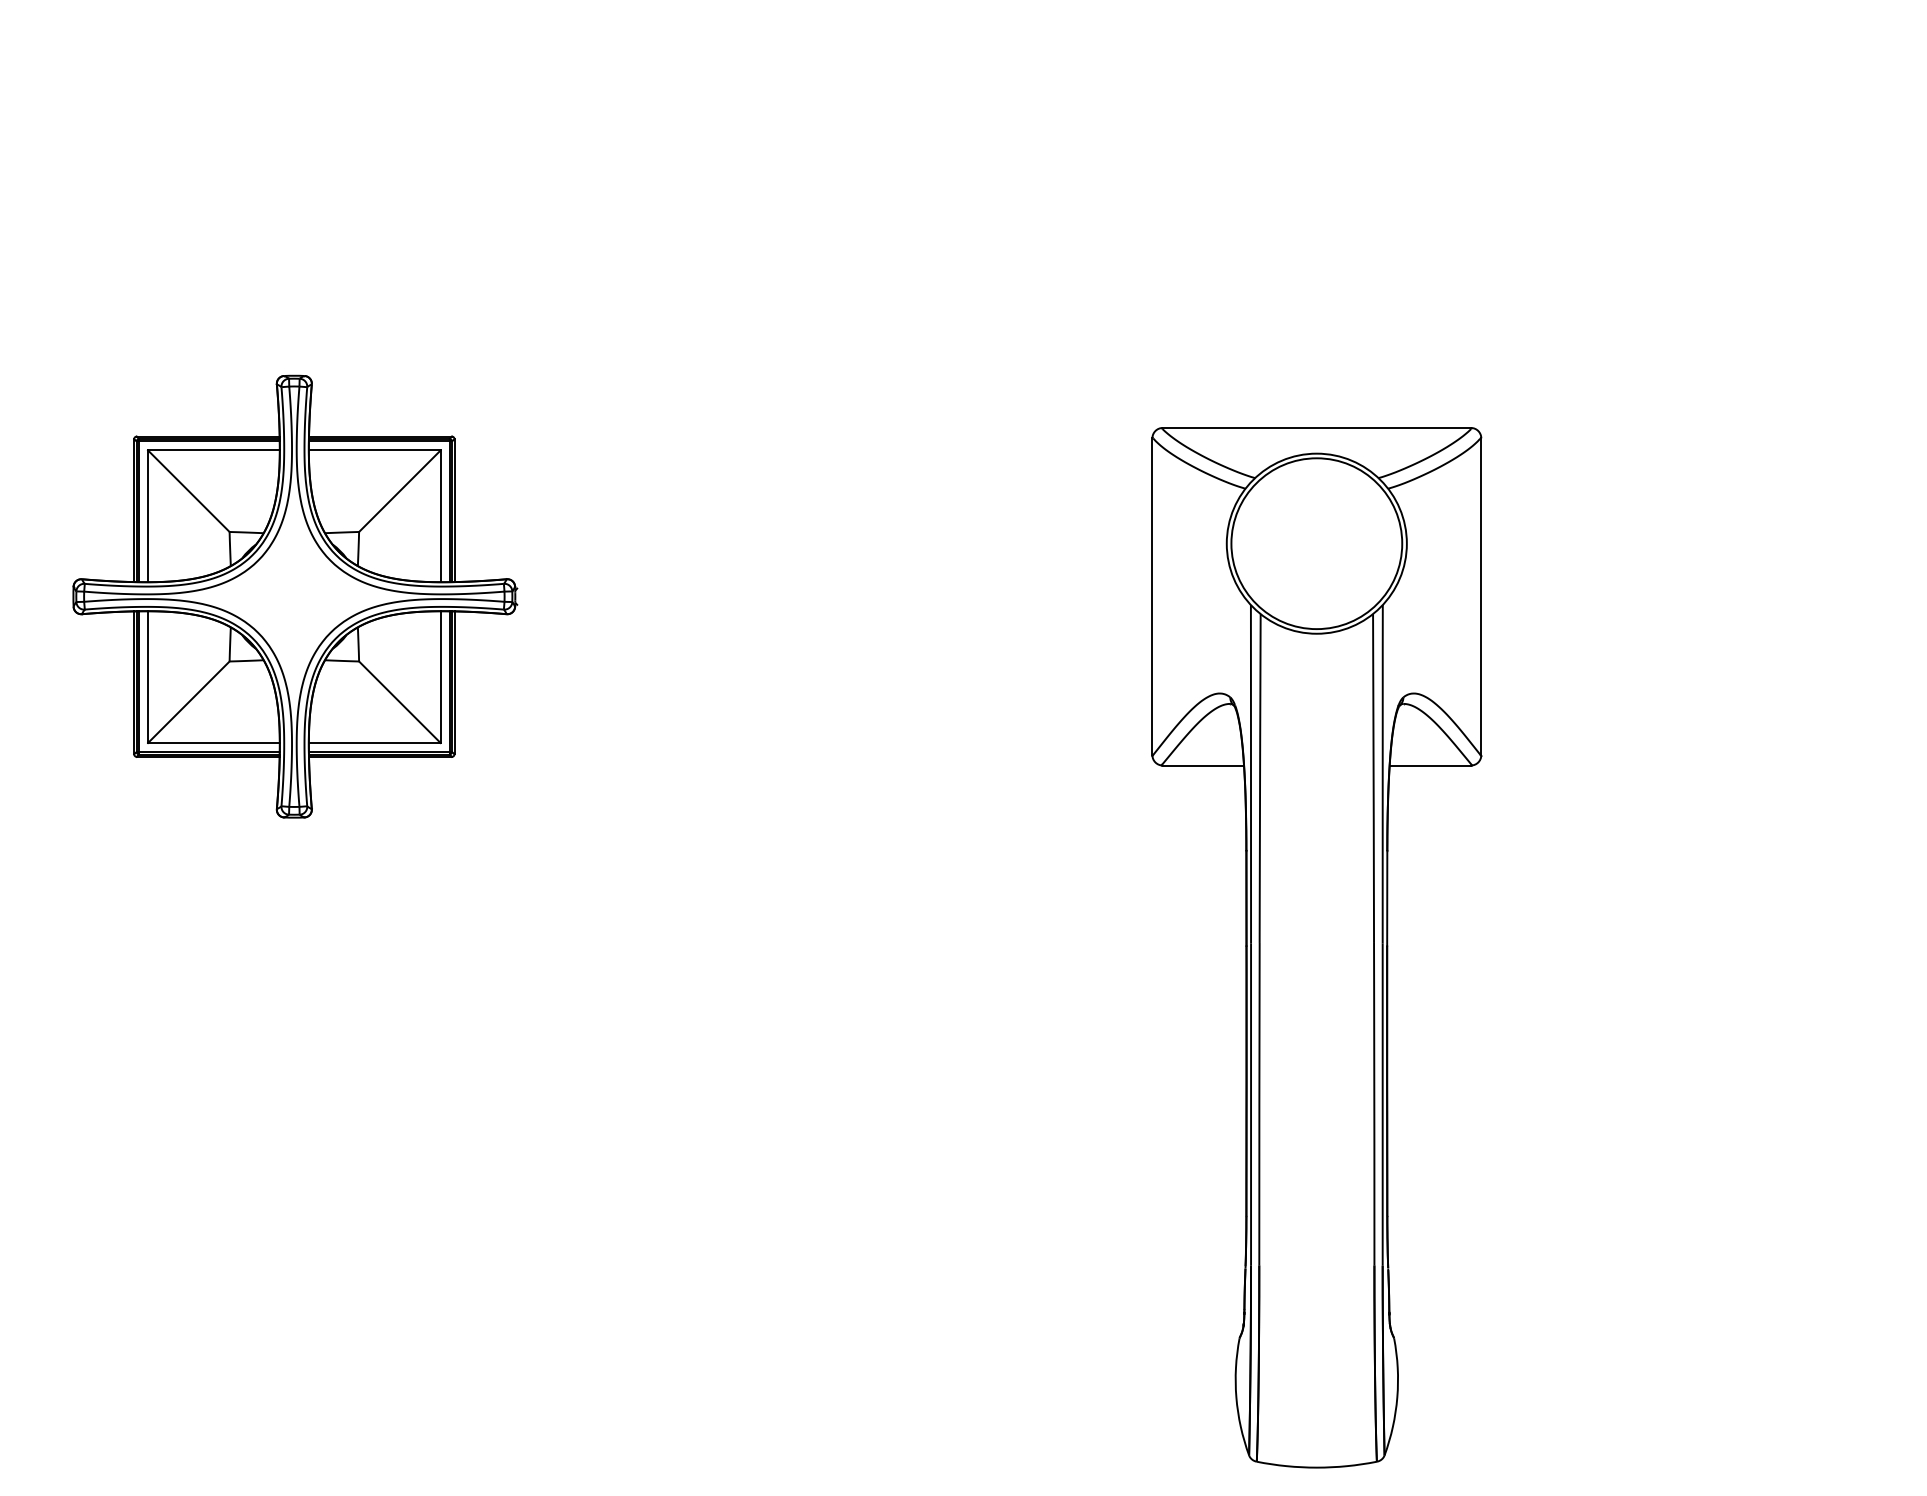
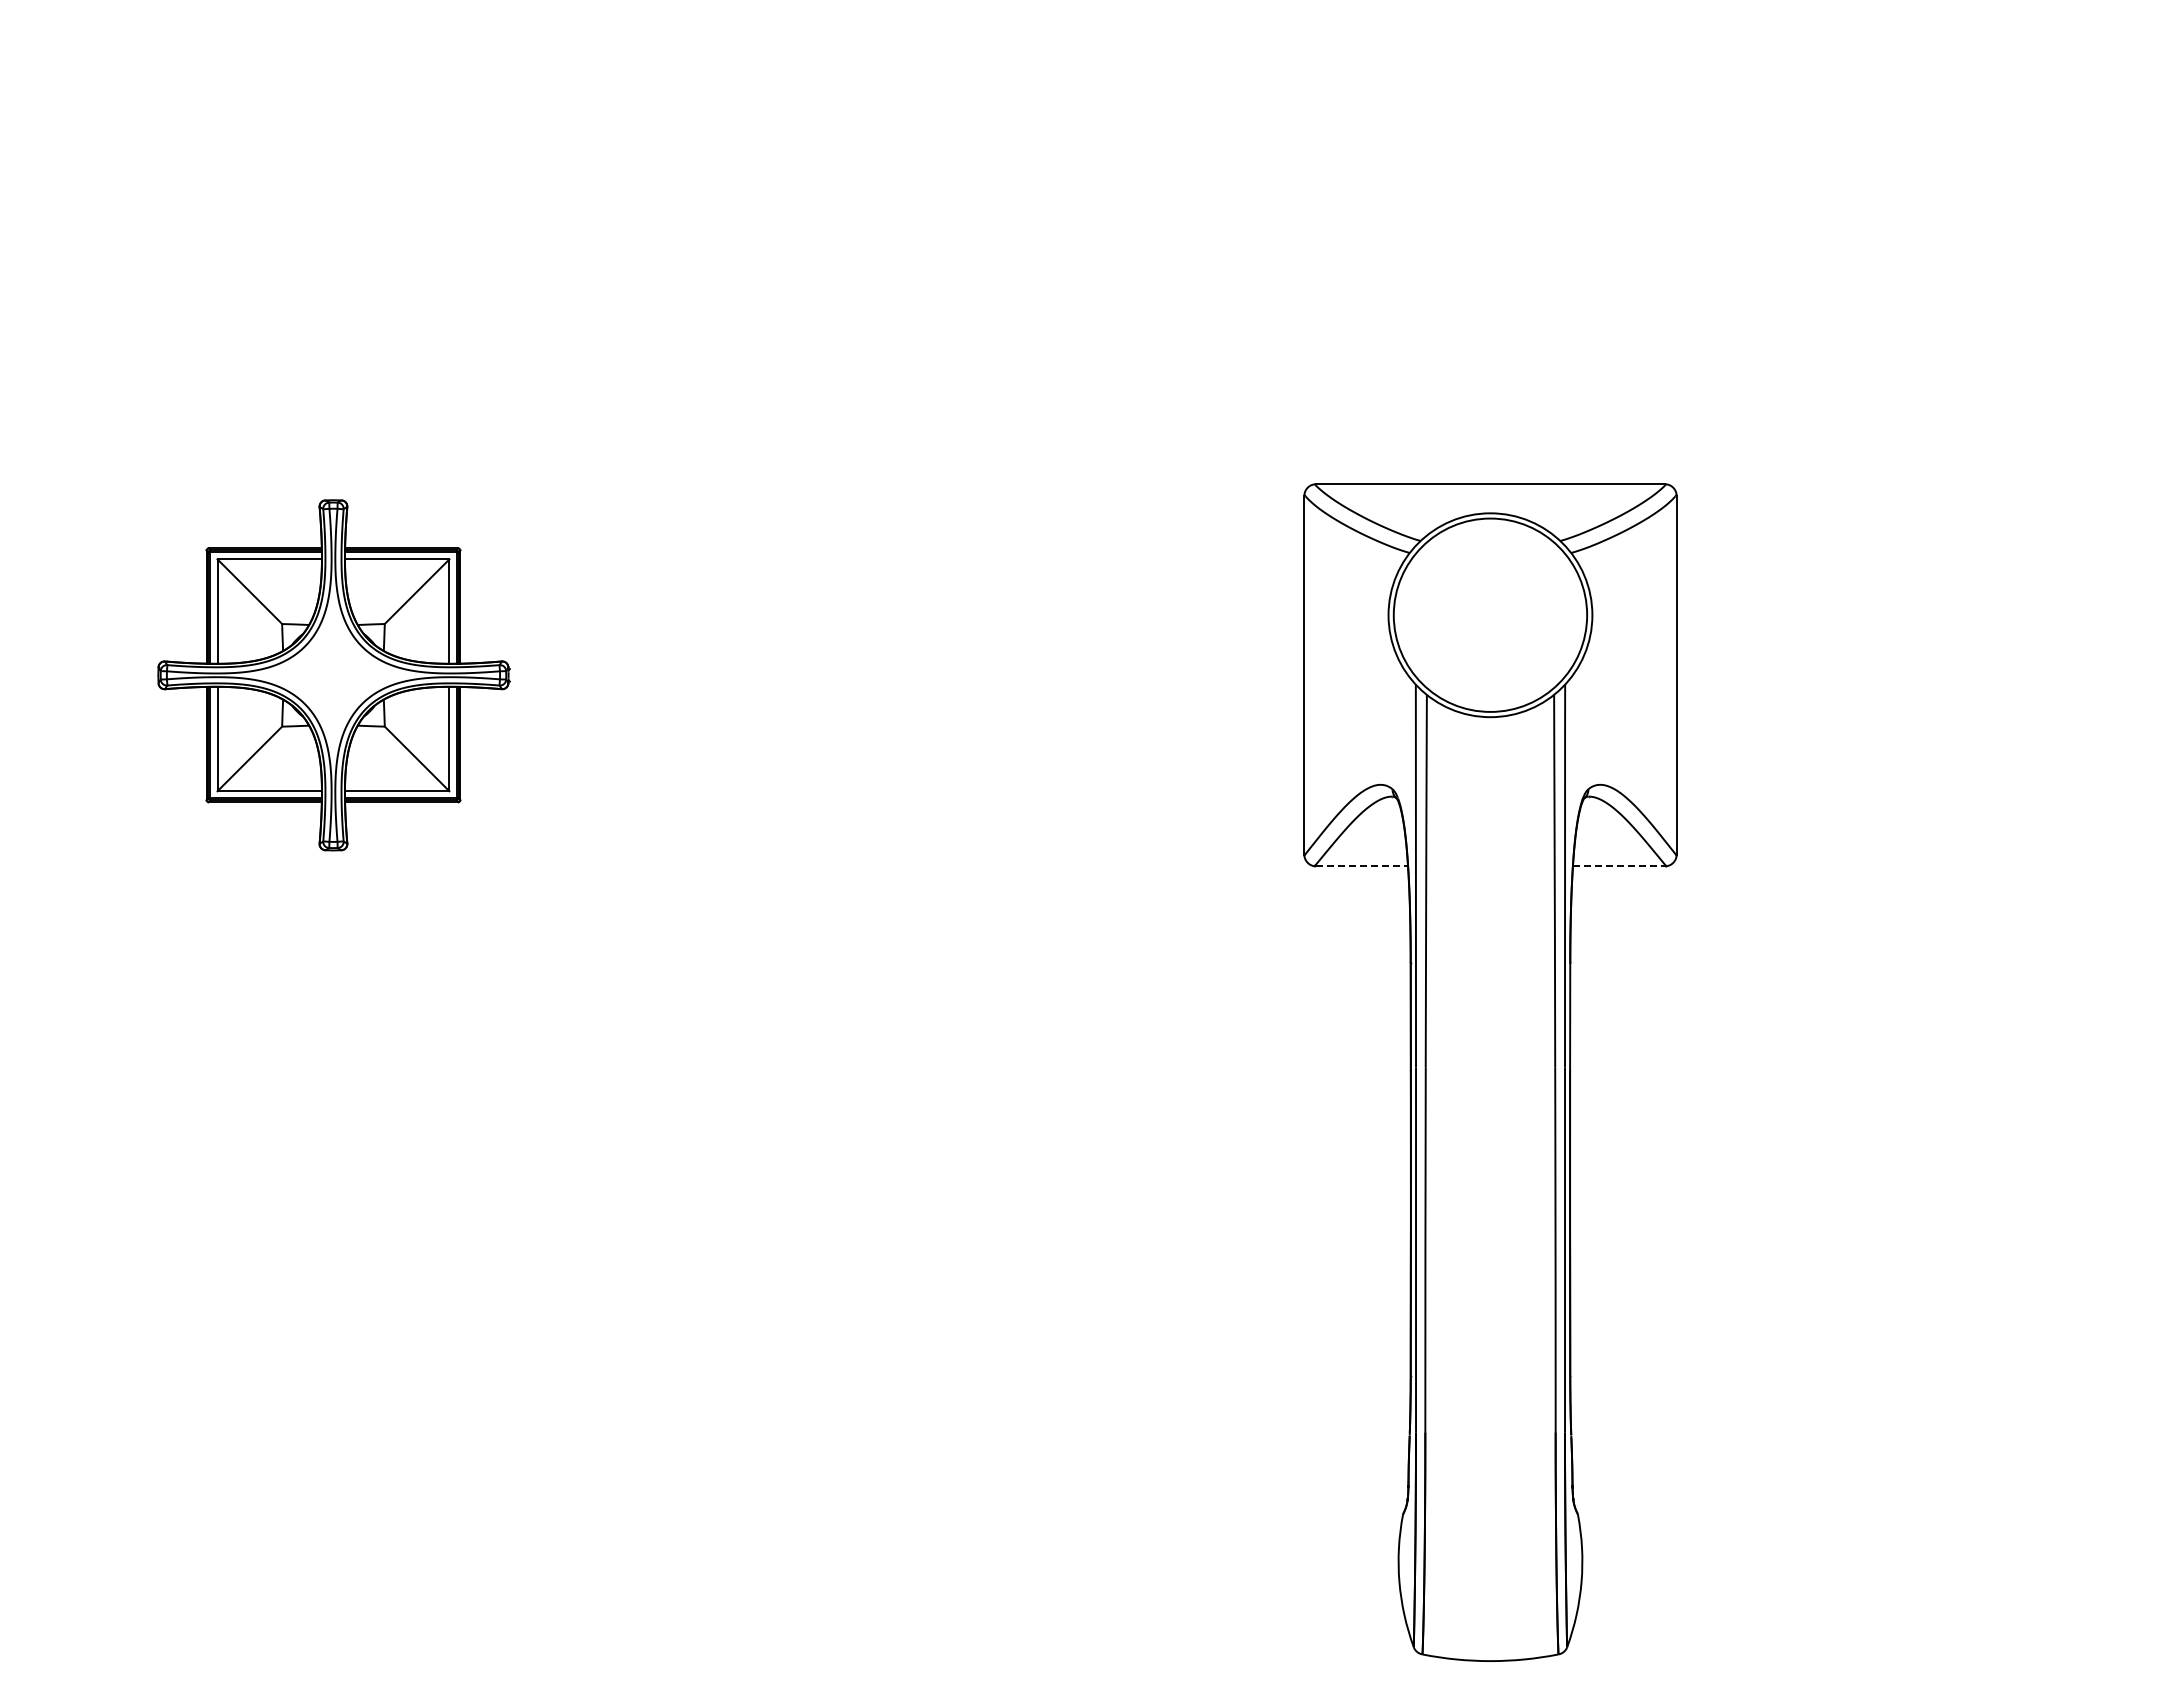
part: (295, 596) -> (334, 675), size x0.7
line: (1203, 765) -> (1362, 866), solid -> dashed
line: (1429, 765) -> (1618, 866), solid -> dashed

